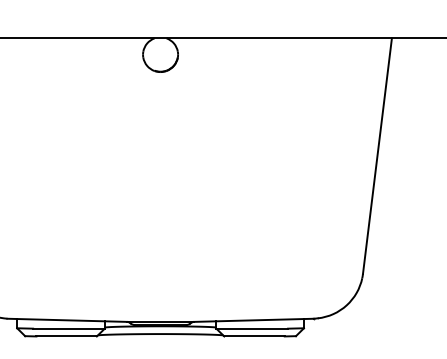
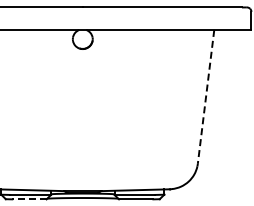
line: (378, 157) -> (206, 97), solid -> dashed
line: (65, 336) -> (28, 199), solid -> dashed

